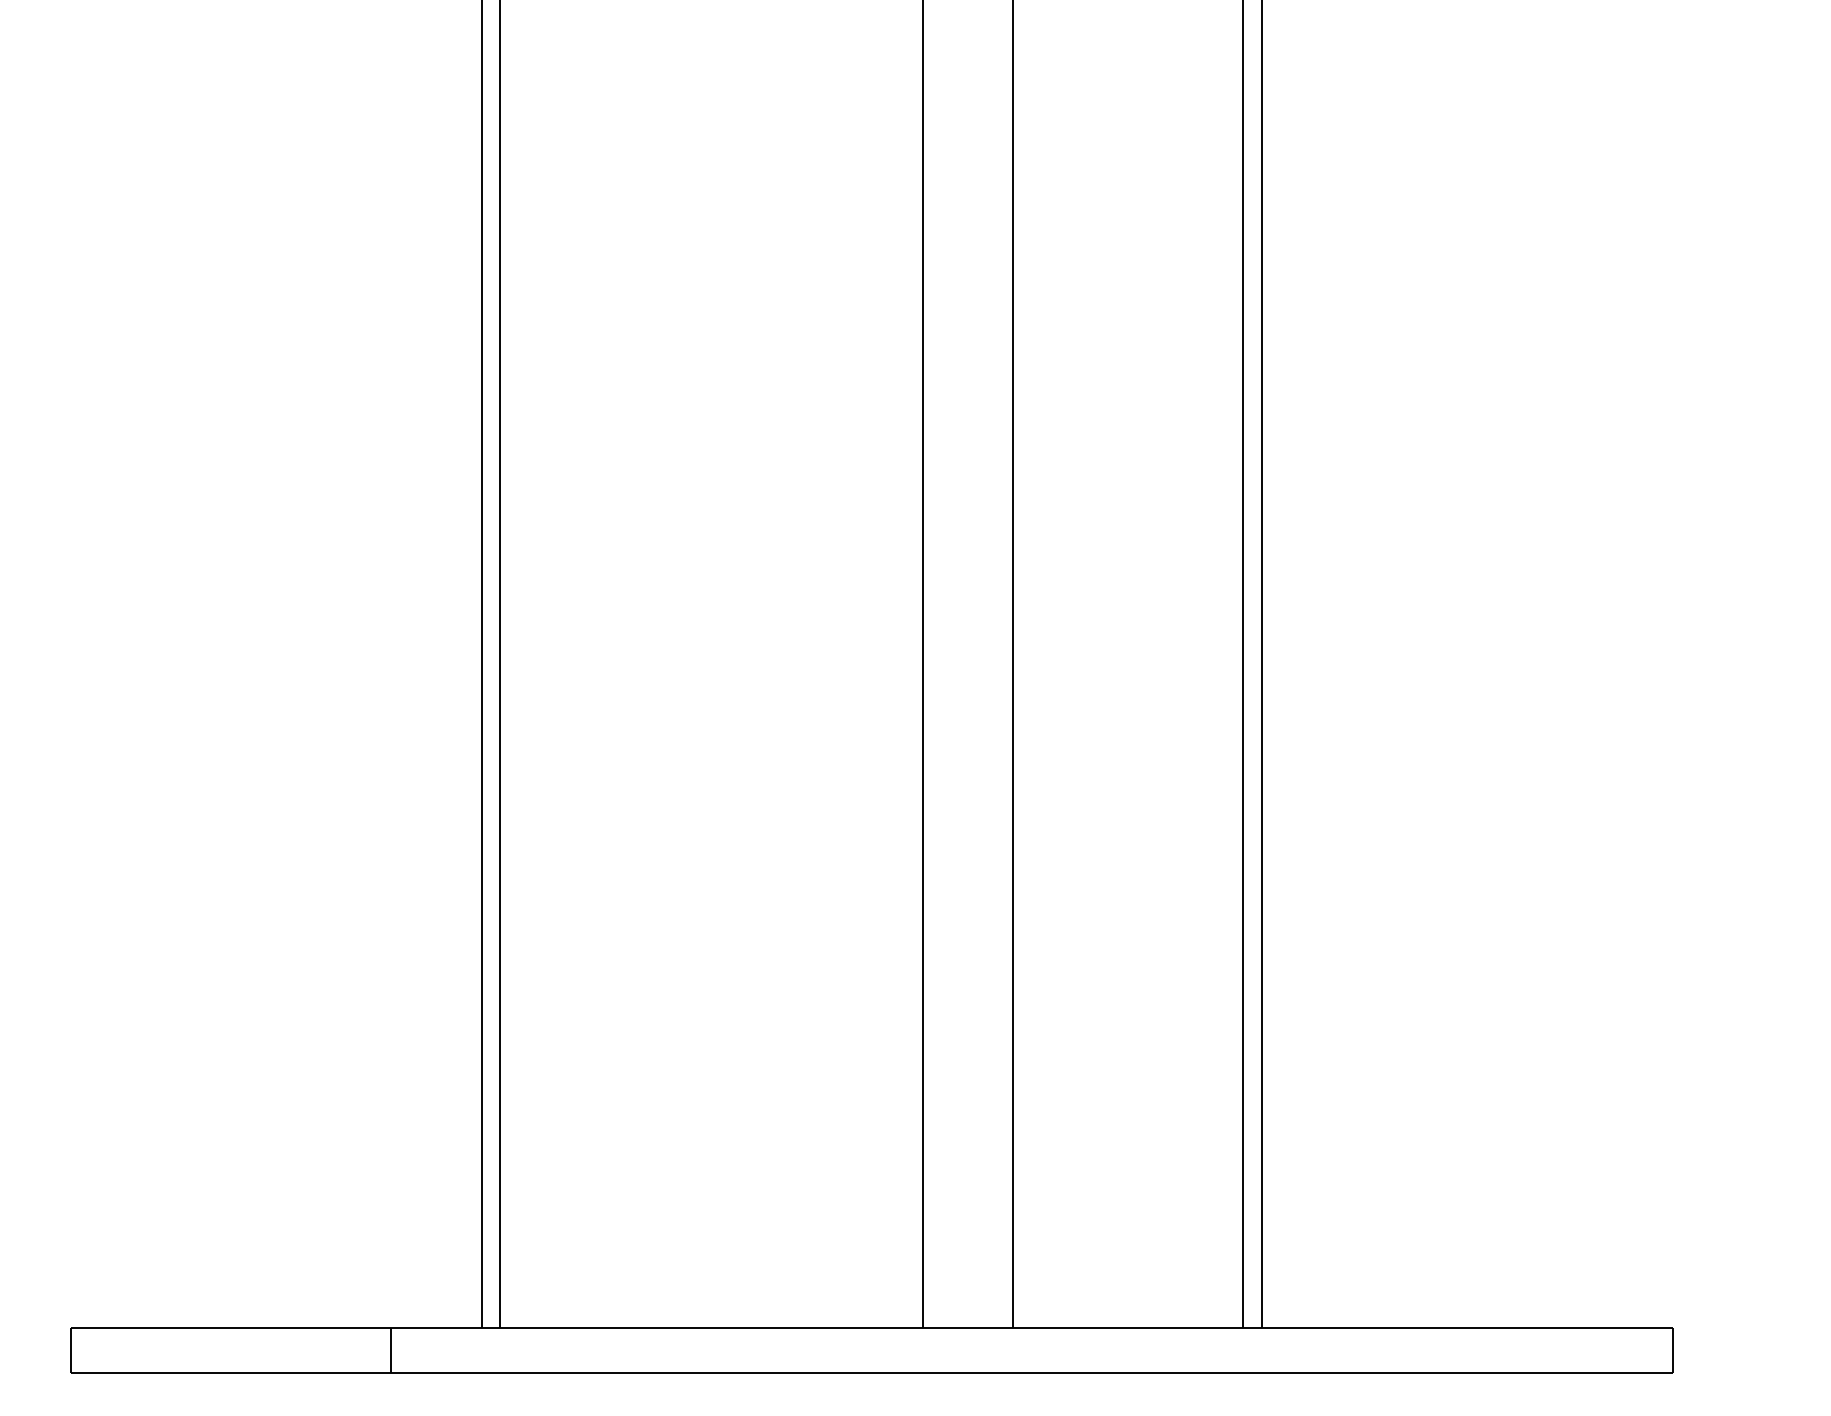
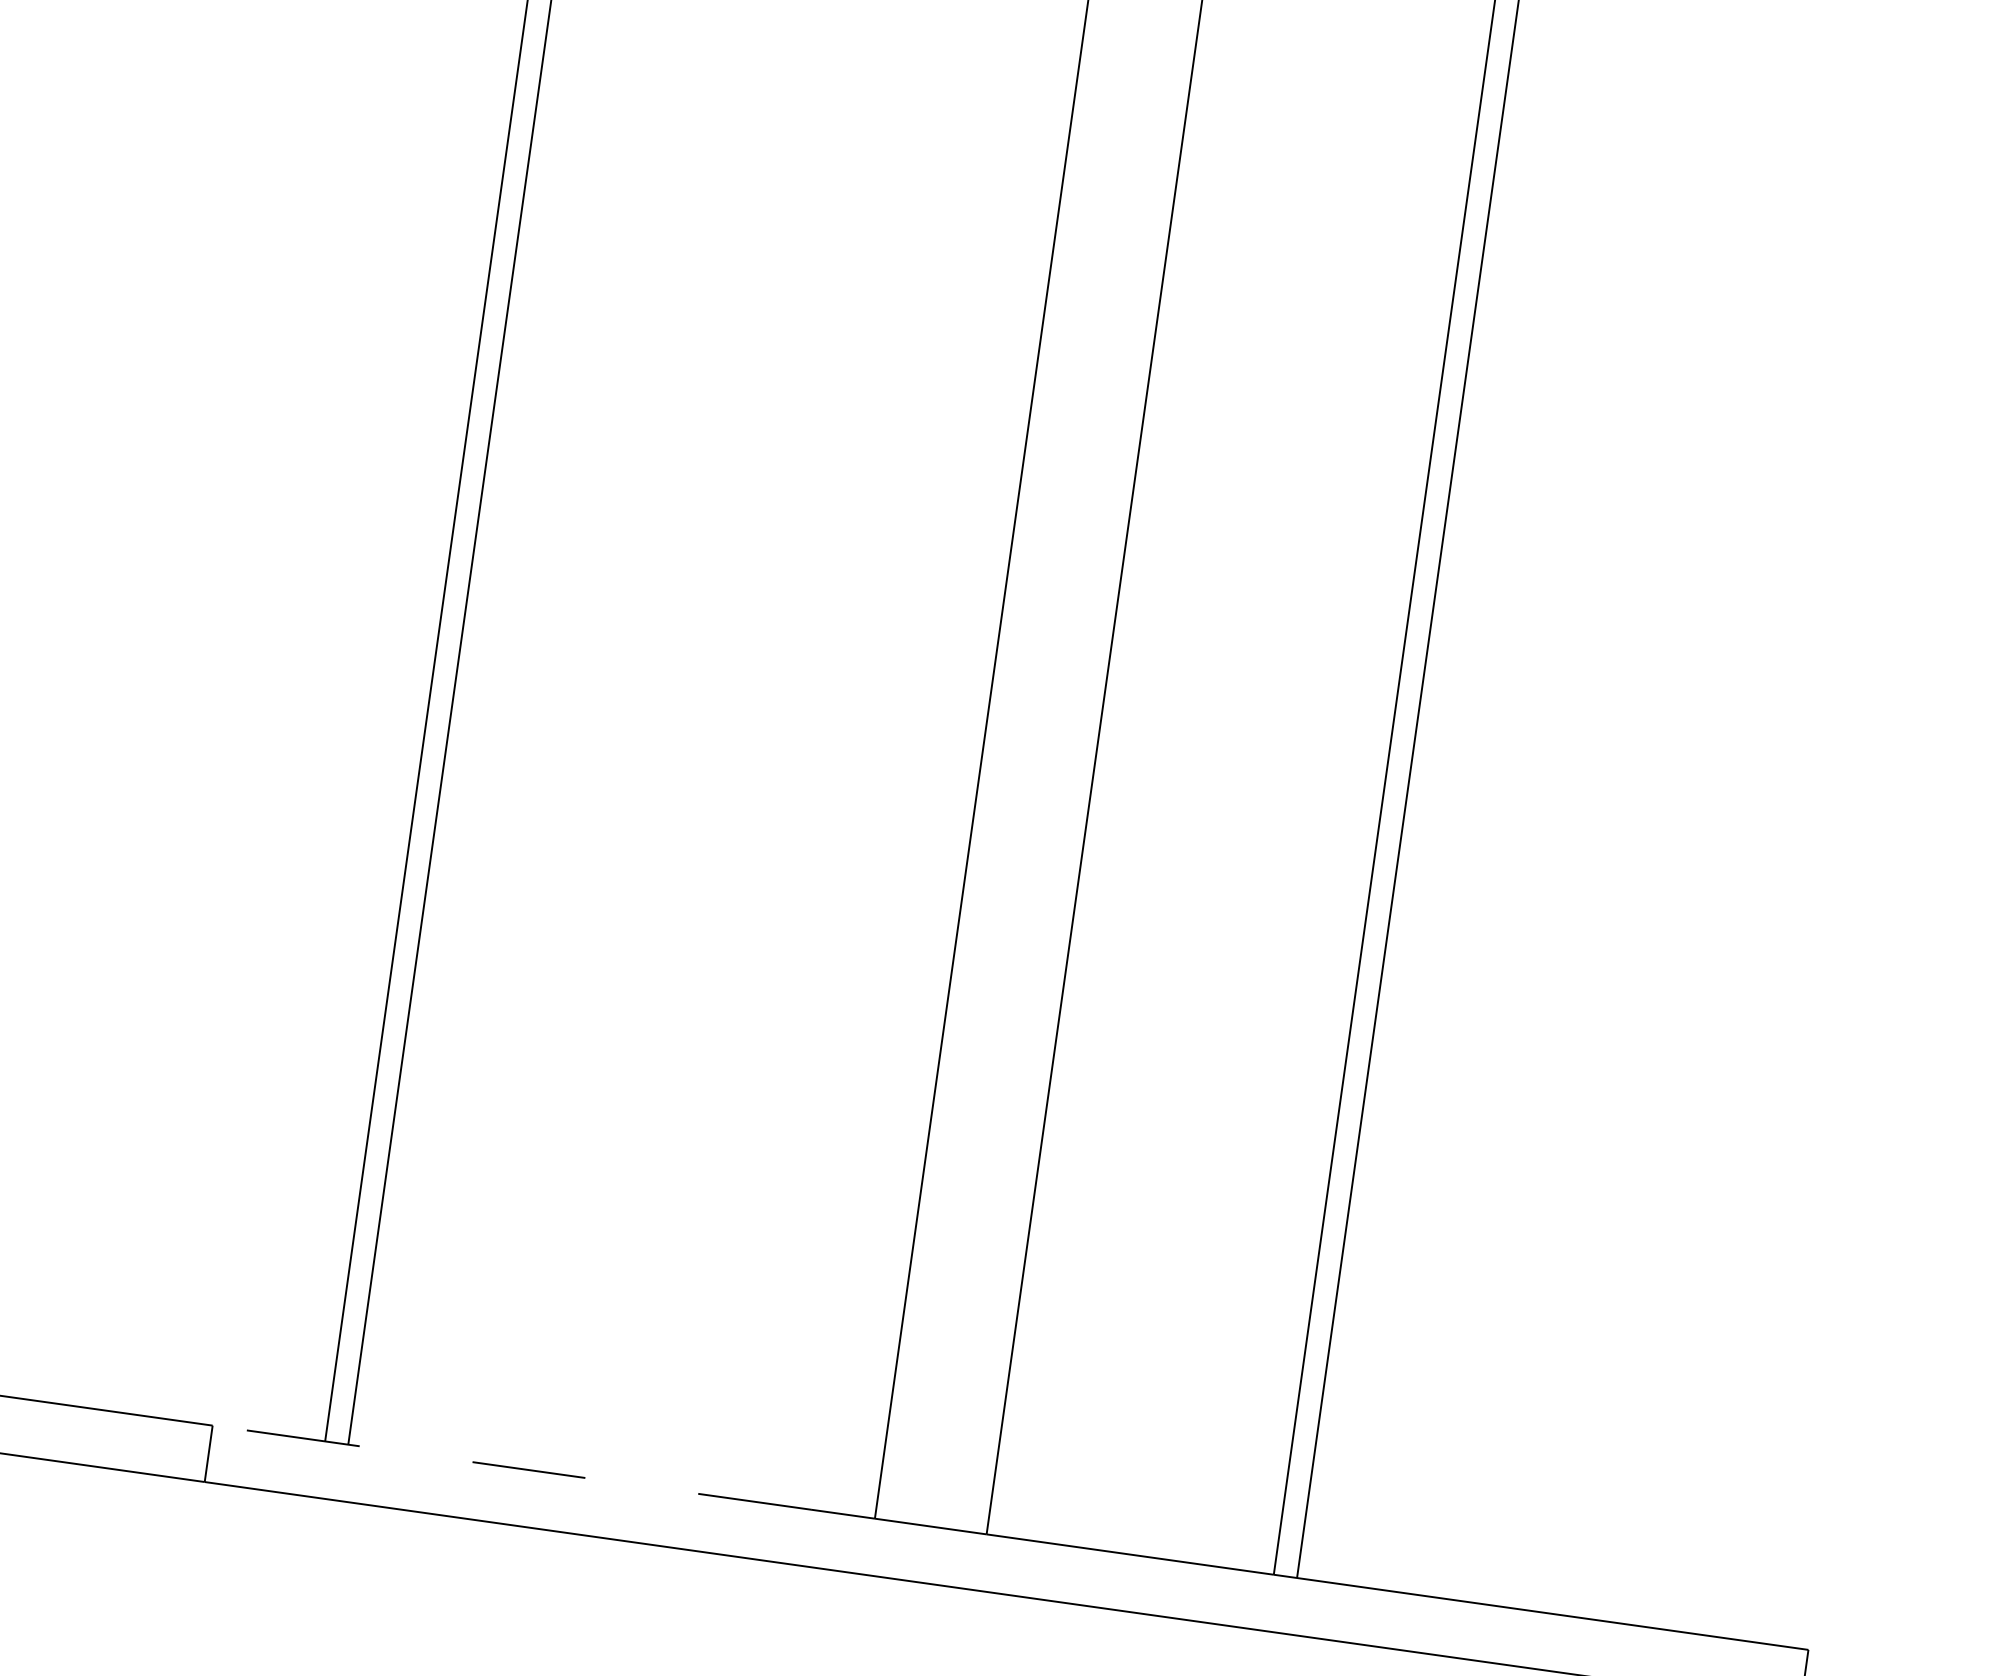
line: (630, 1327) -> (510, 1467), solid -> dashed

